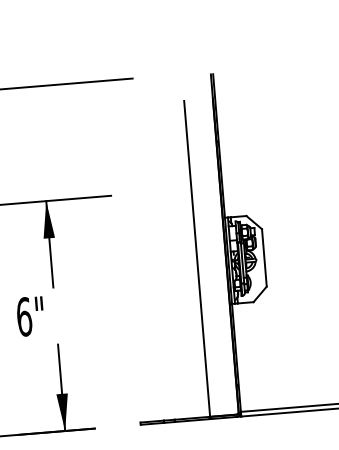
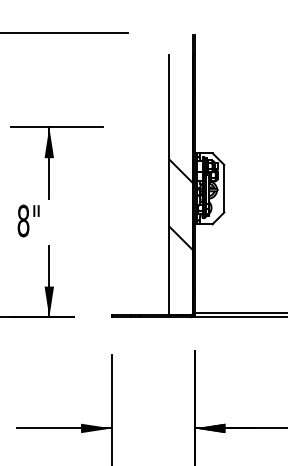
hatch: (212, 281) -> (180, 204), added
text: (24, 316) -> (23, 220), 6" -> 8"

